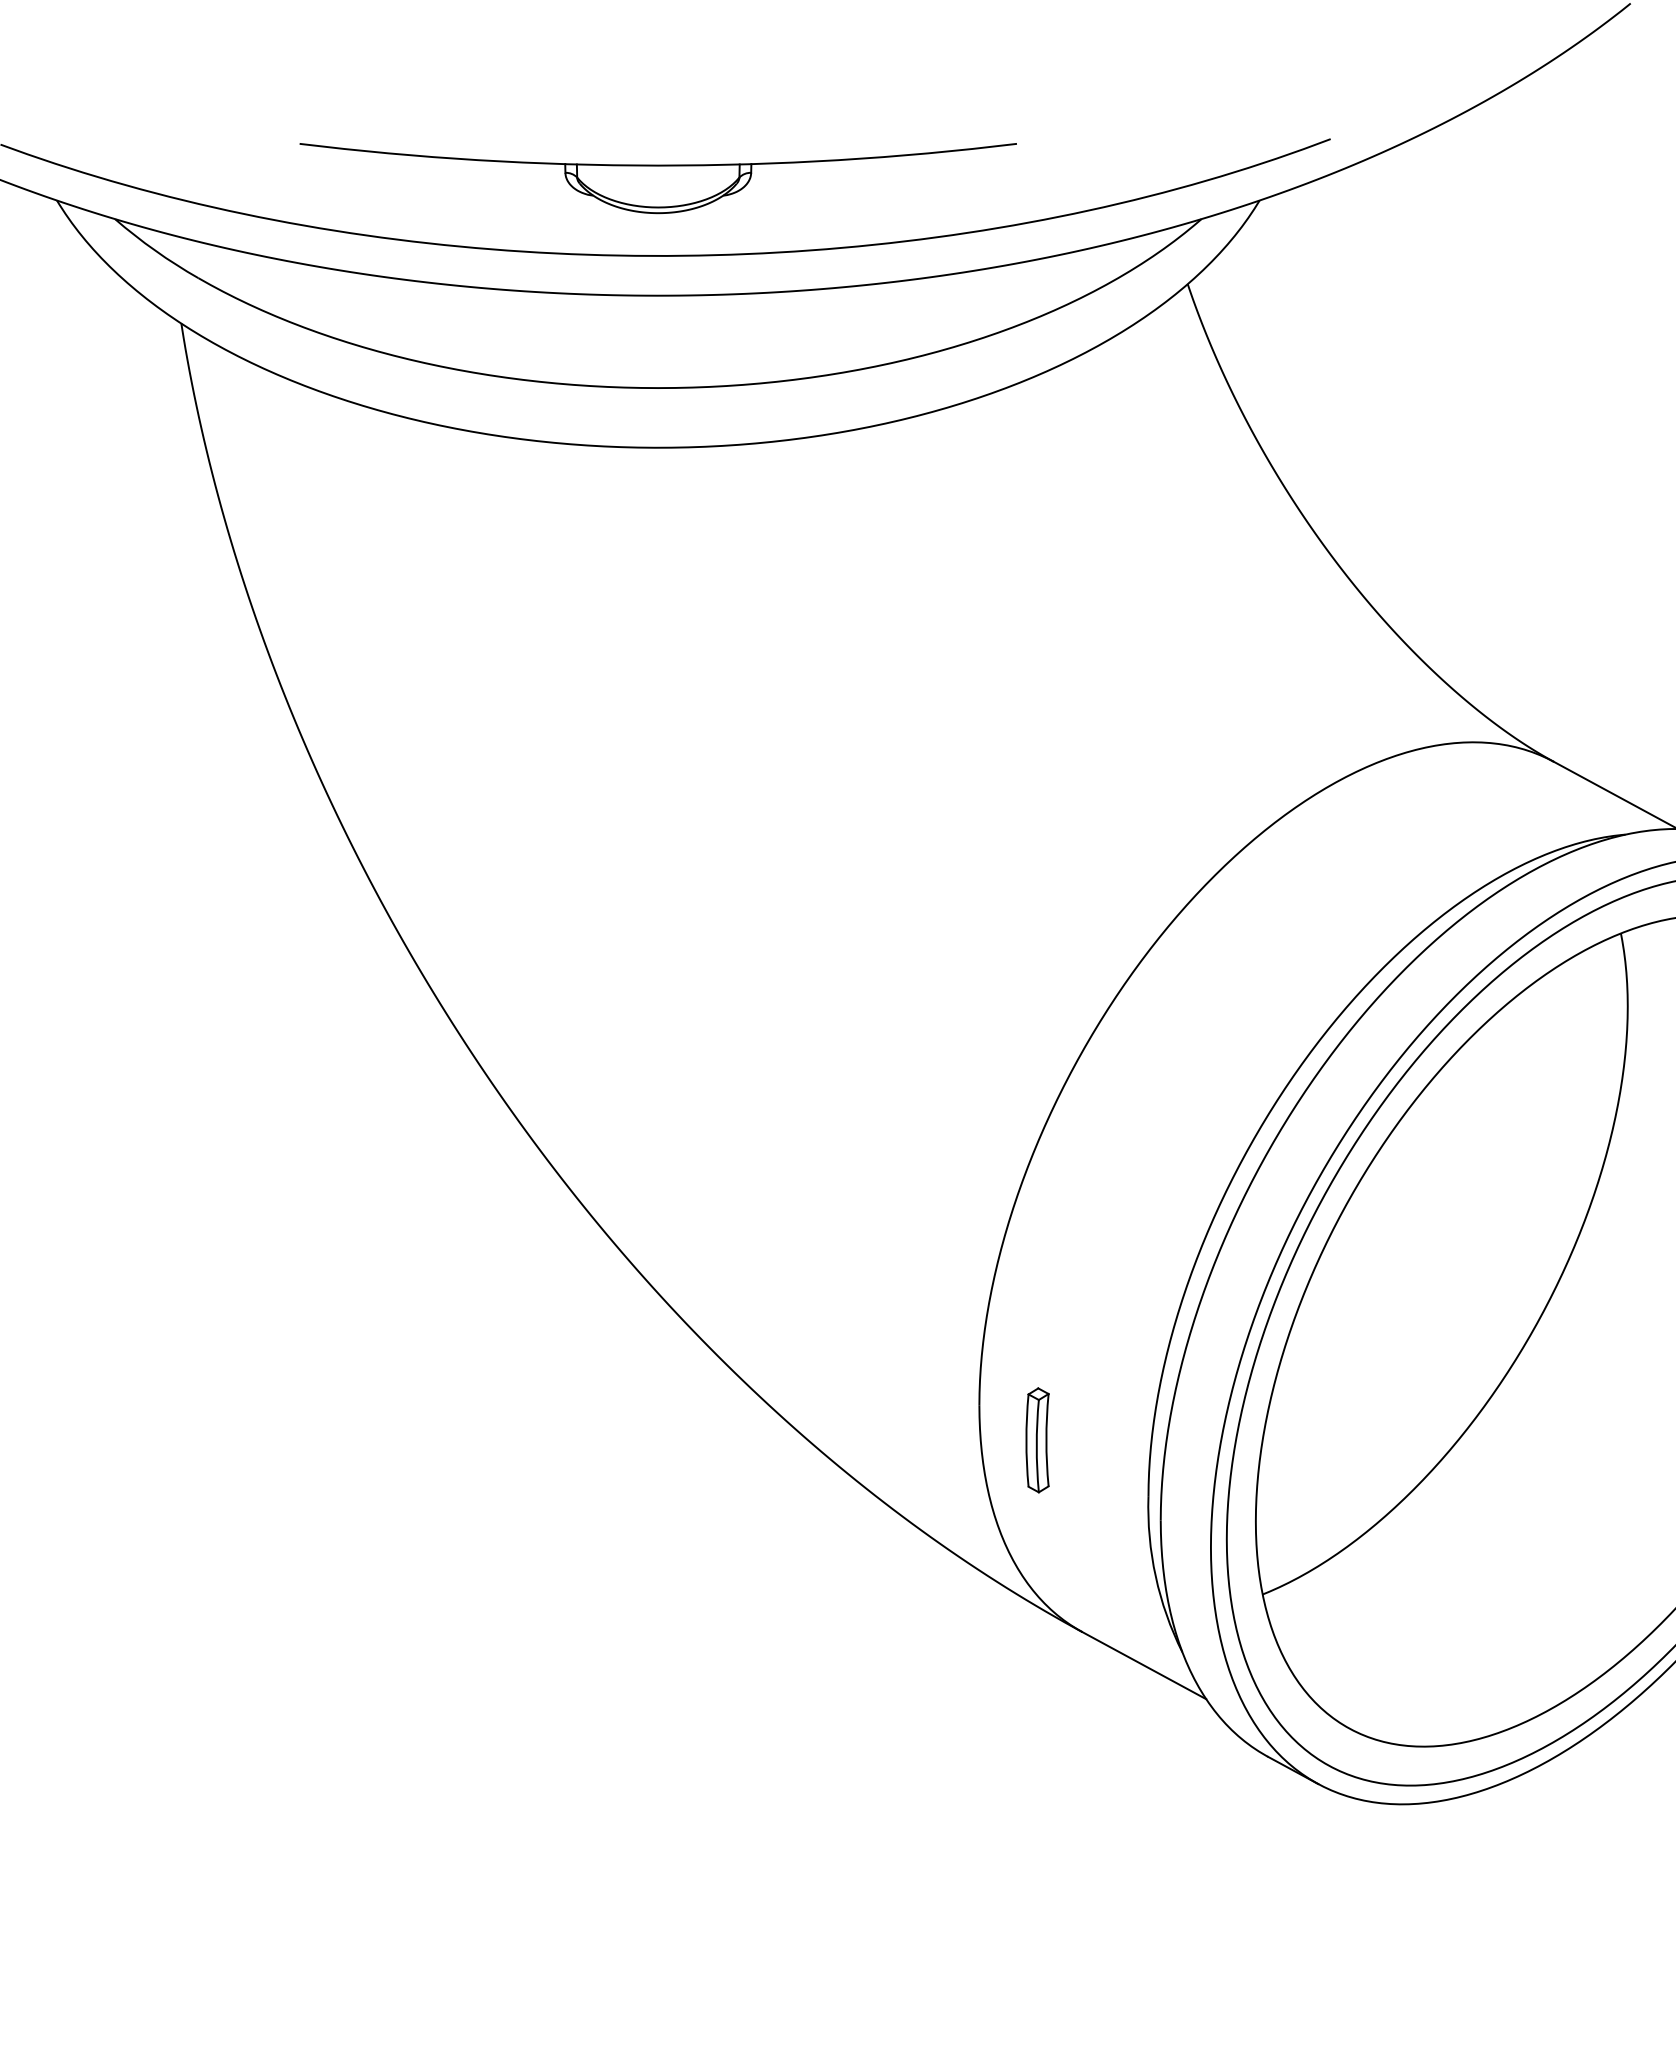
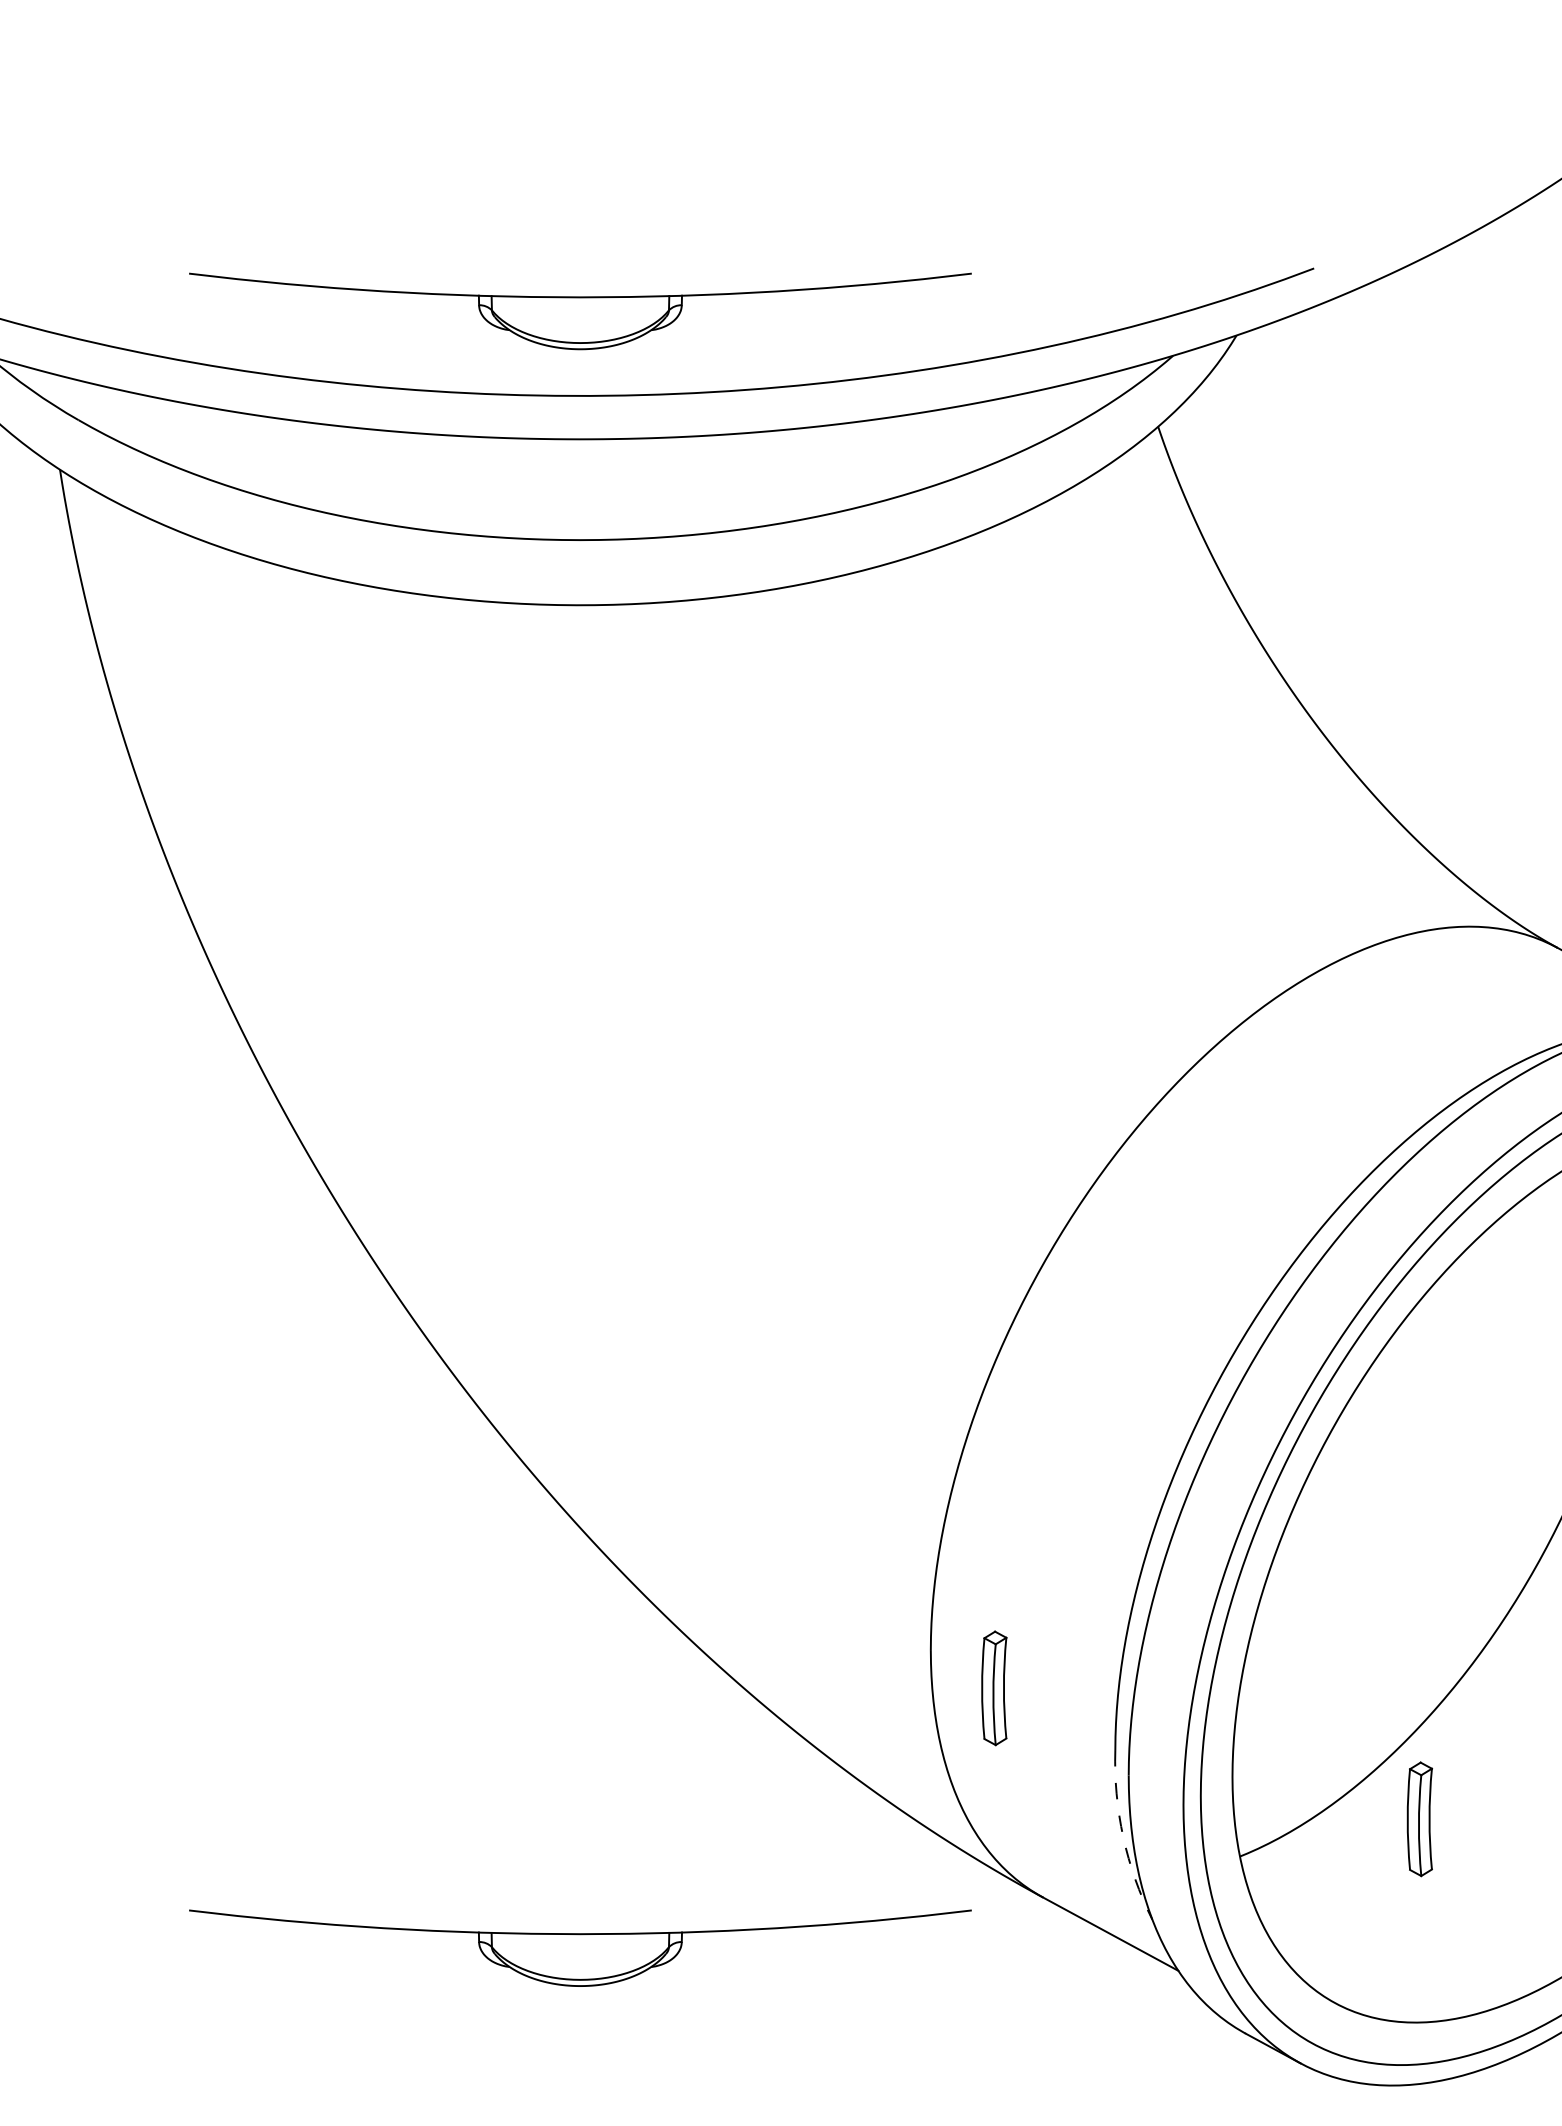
part: (1427, 1560) -> (1419, 1819), added
arc: (1155, 1576) -> (1122, 1836), solid -> dashed
part: (657, 1678) -> (579, 1948), added

